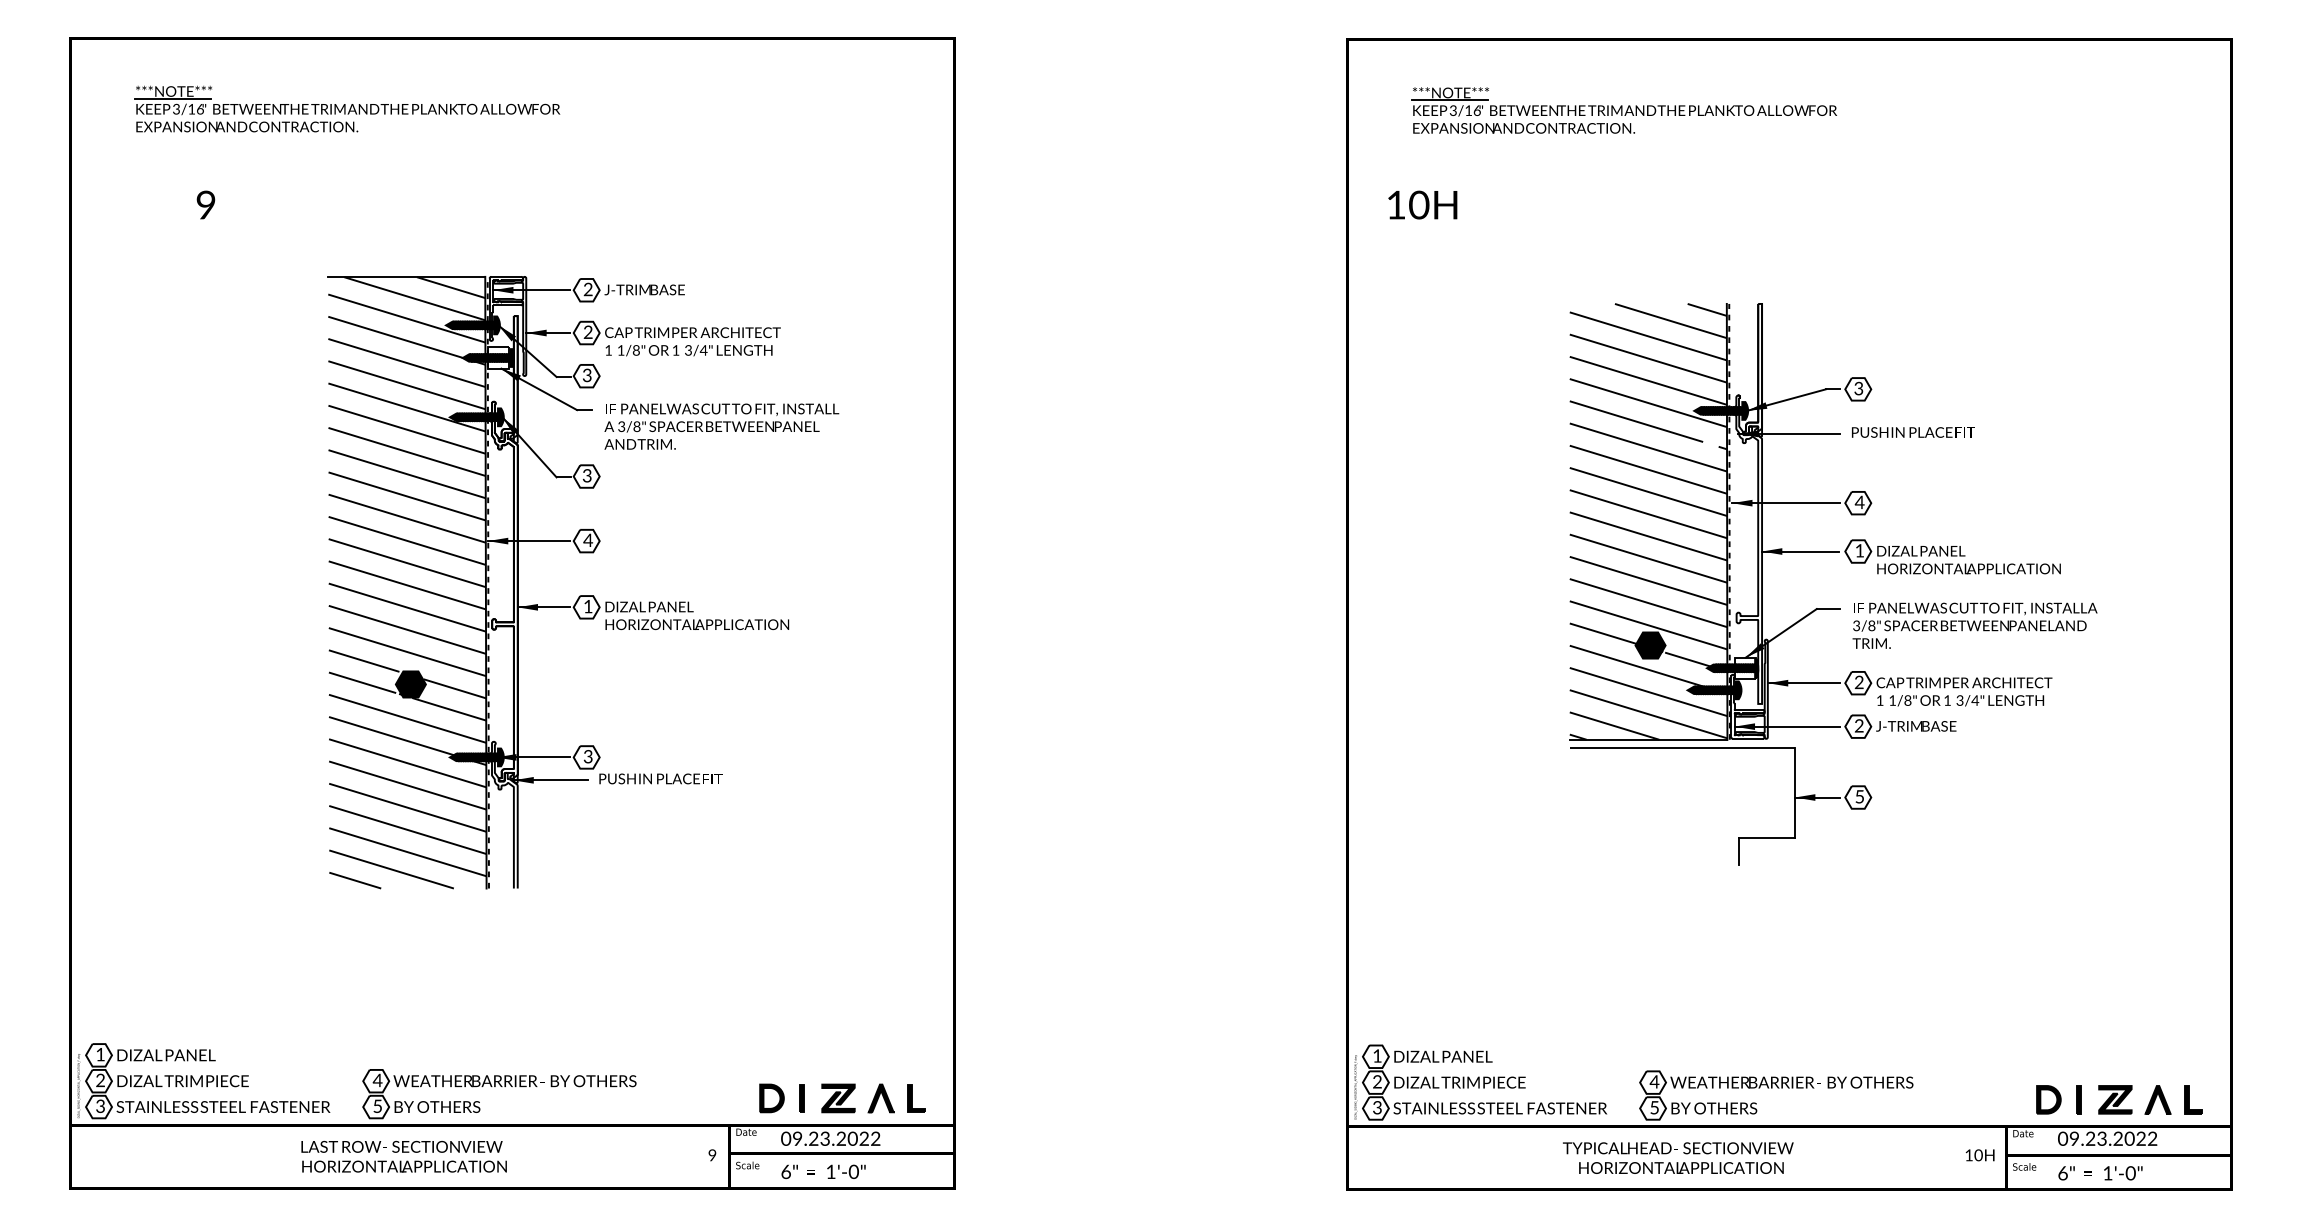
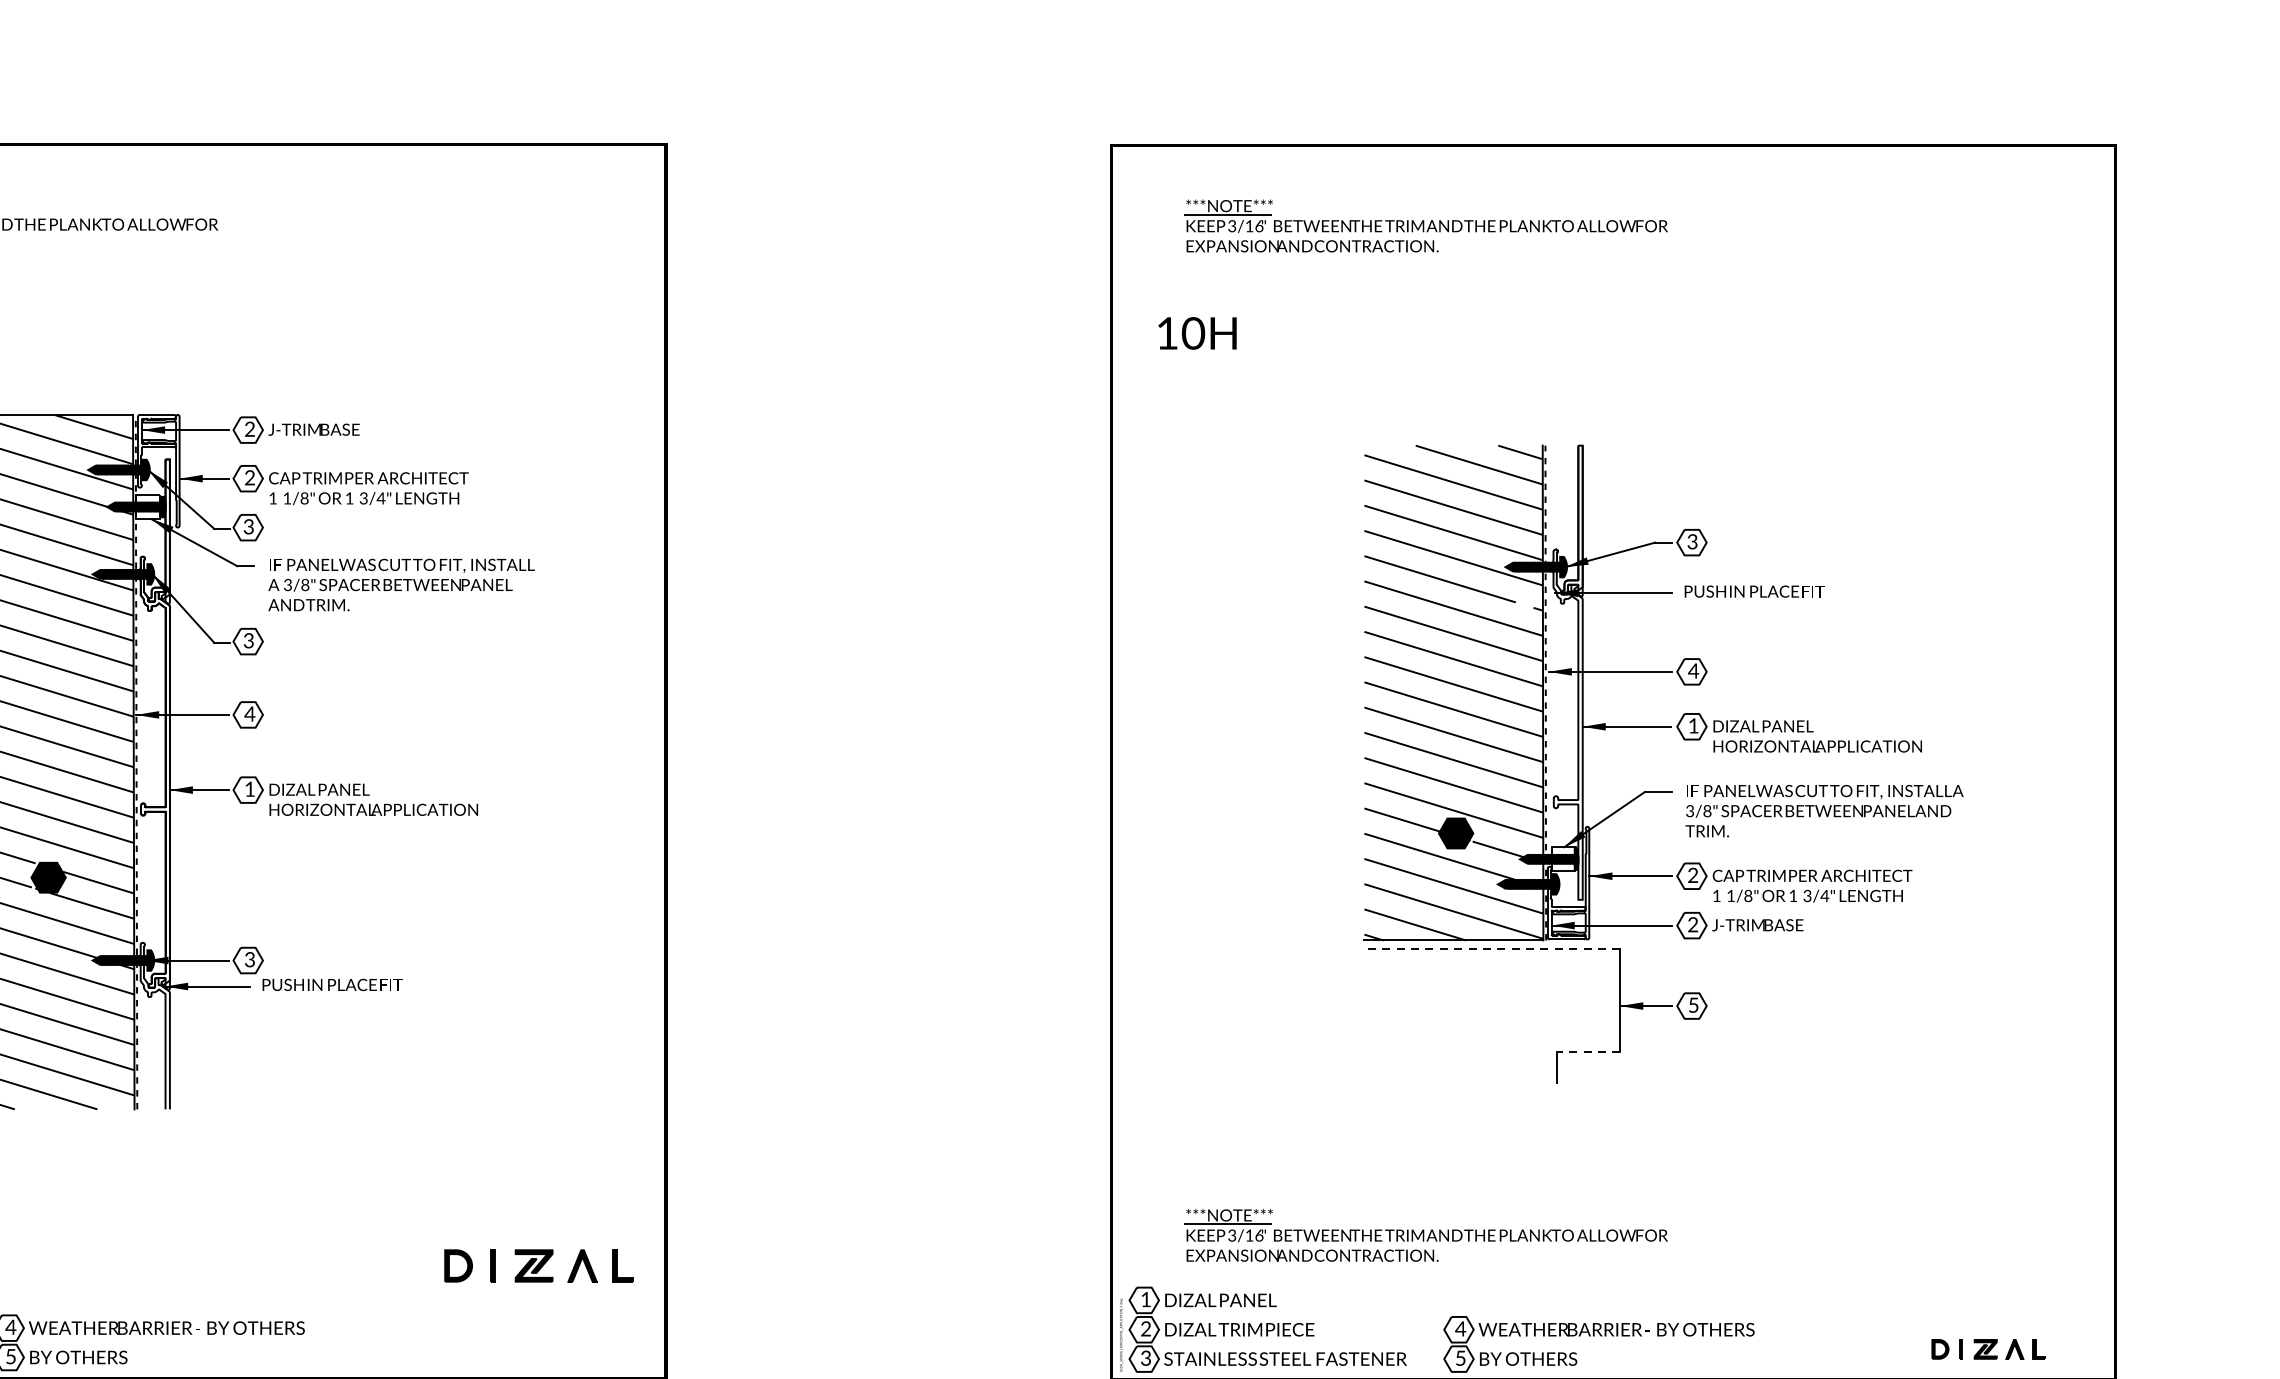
line: (1682, 747) -> (1492, 949), solid -> dashed
line: (1766, 837) -> (1587, 1051), solid -> dashed
part: (1623, 999) -> (1425, 1235), added
part: (842, 1098) -> (538, 1266), moved
part: (2119, 1099) -> (1988, 1348), size x0.6

